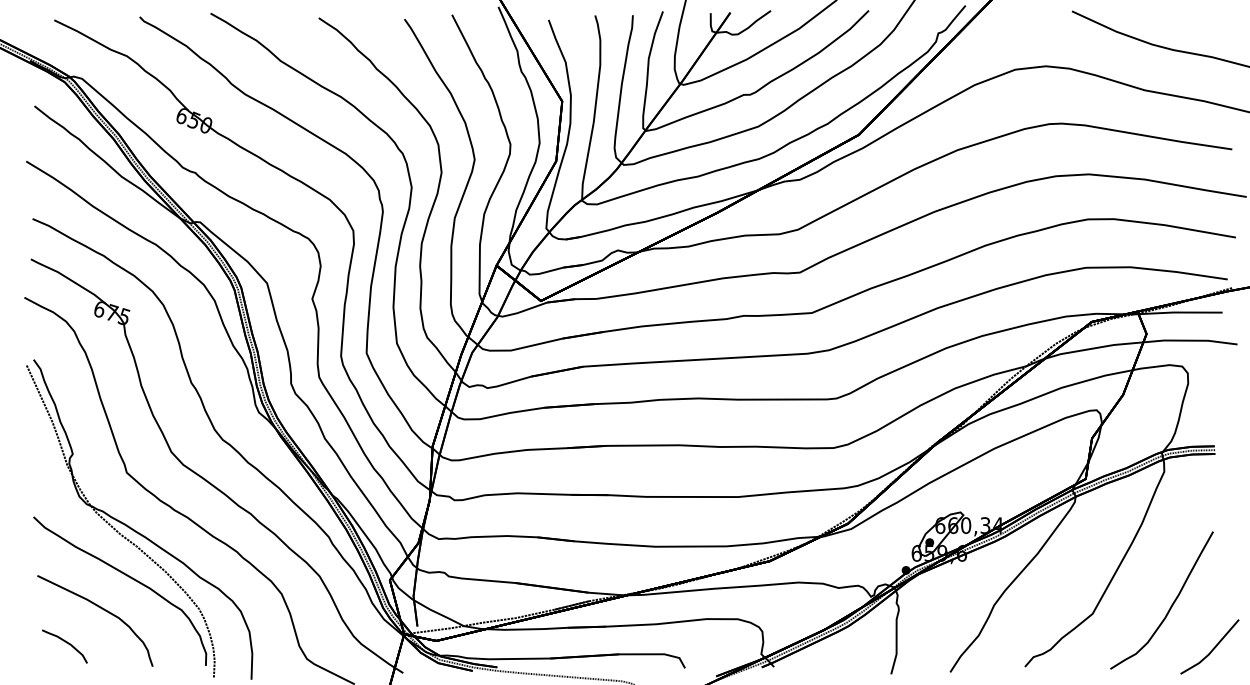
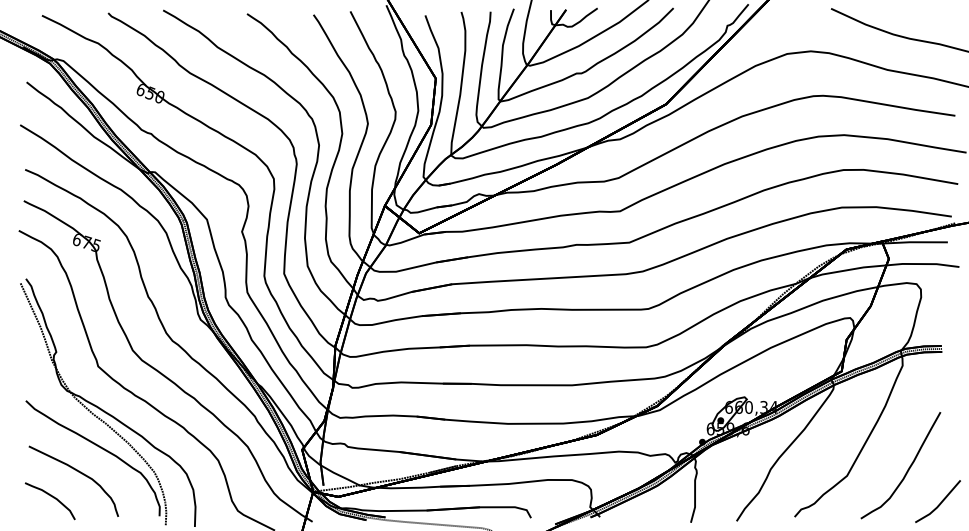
part: (63, 646) -> (49, 501), size x1.43

